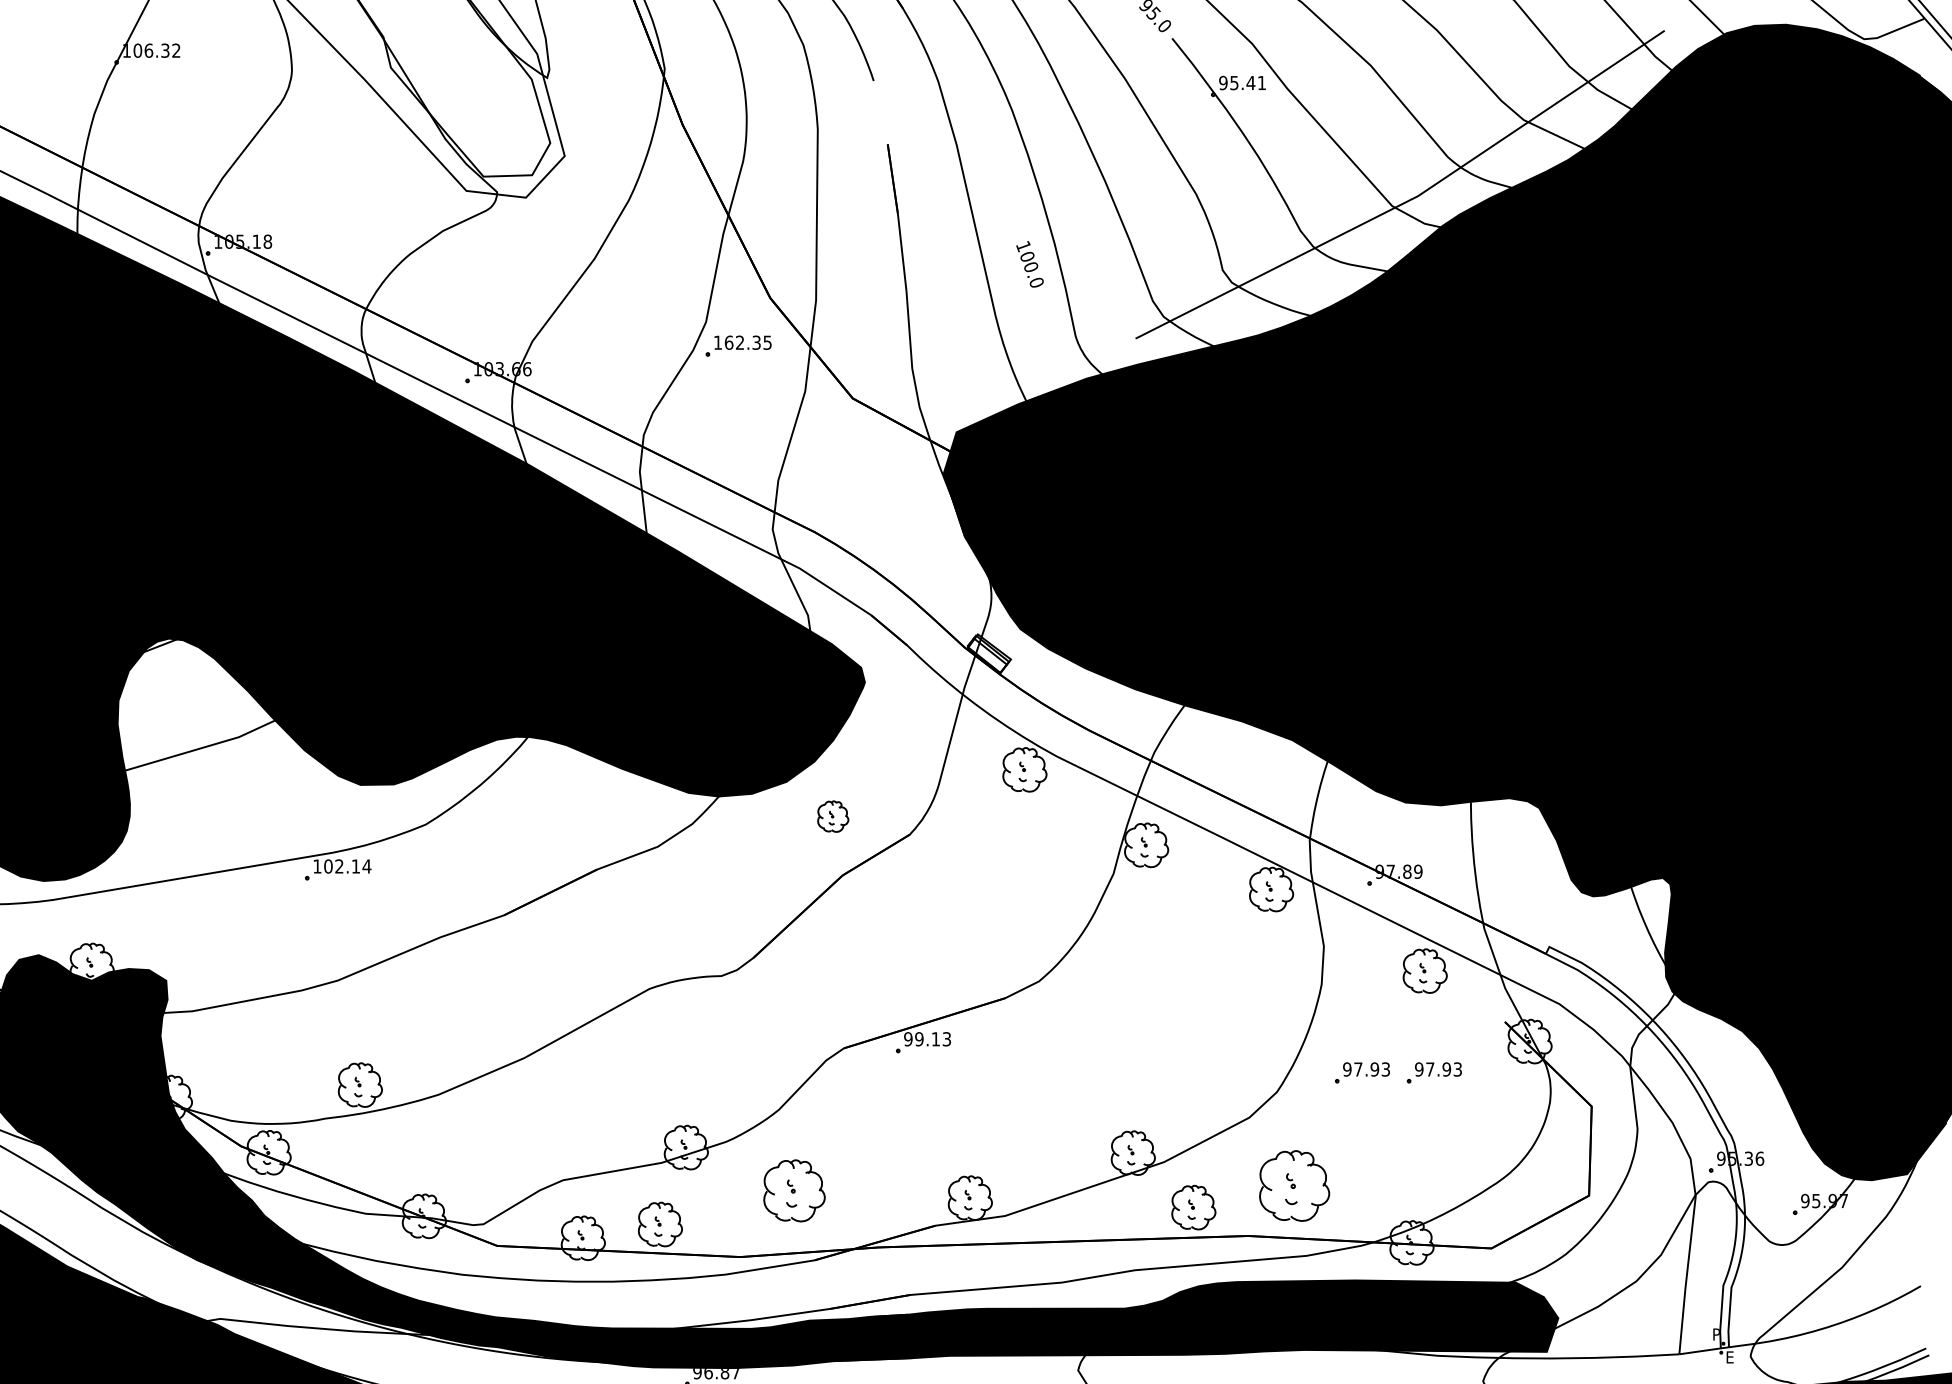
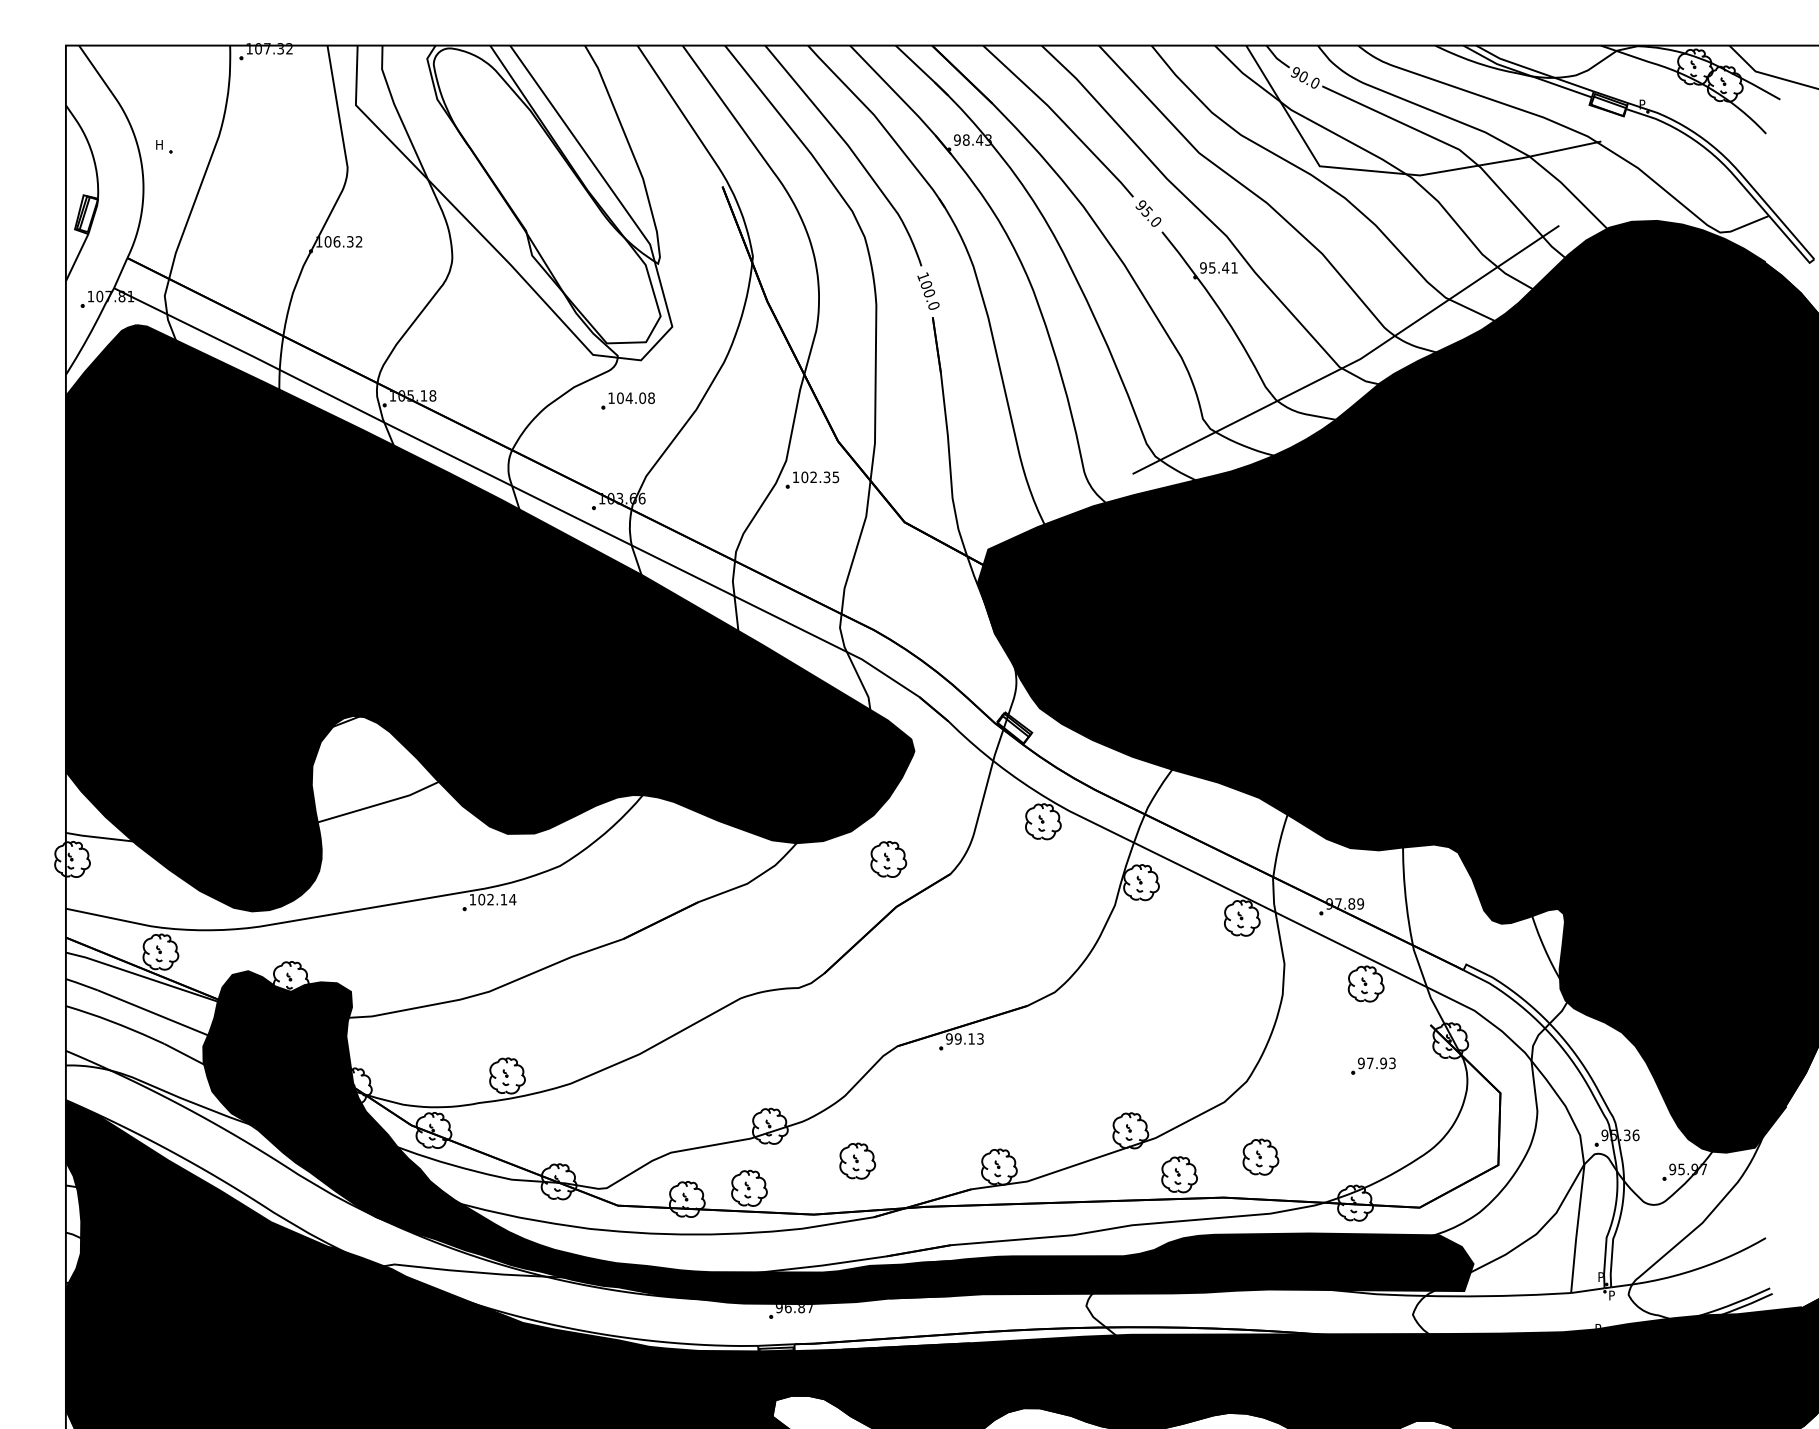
part: (509, 247) -> (627, 400), added
text: (1030, 263) -> (928, 290), moved
text: (728, 341) -> (804, 476), 162.35 -> 102.35
part: (832, 816) -> (888, 859), size x1.43
part: (1362, 1072) -> (1315, 1065), removed
part: (1294, 1184) -> (1260, 1156), size x0.62
part: (794, 1189) -> (857, 1160), size x0.71
text: (1730, 1357) -> (1612, 1295), E -> P

